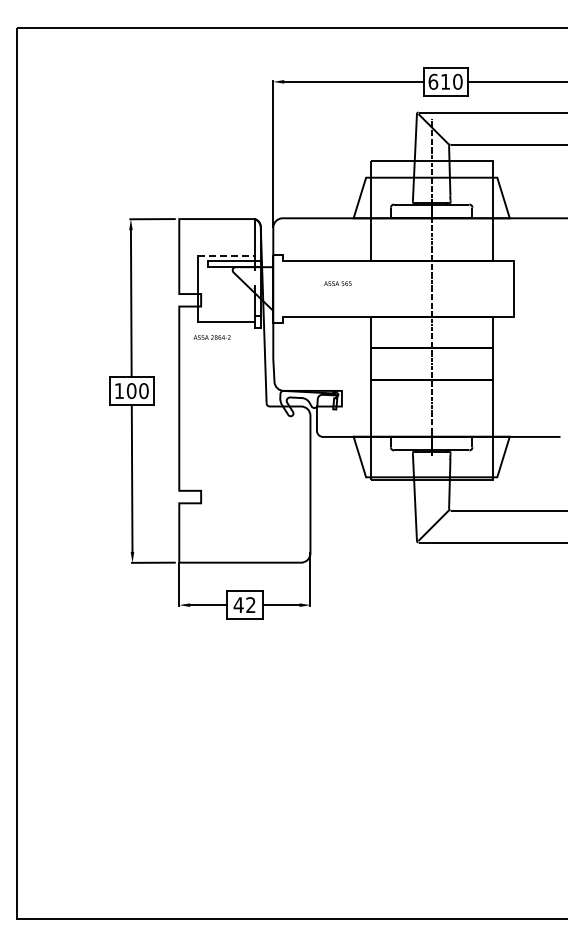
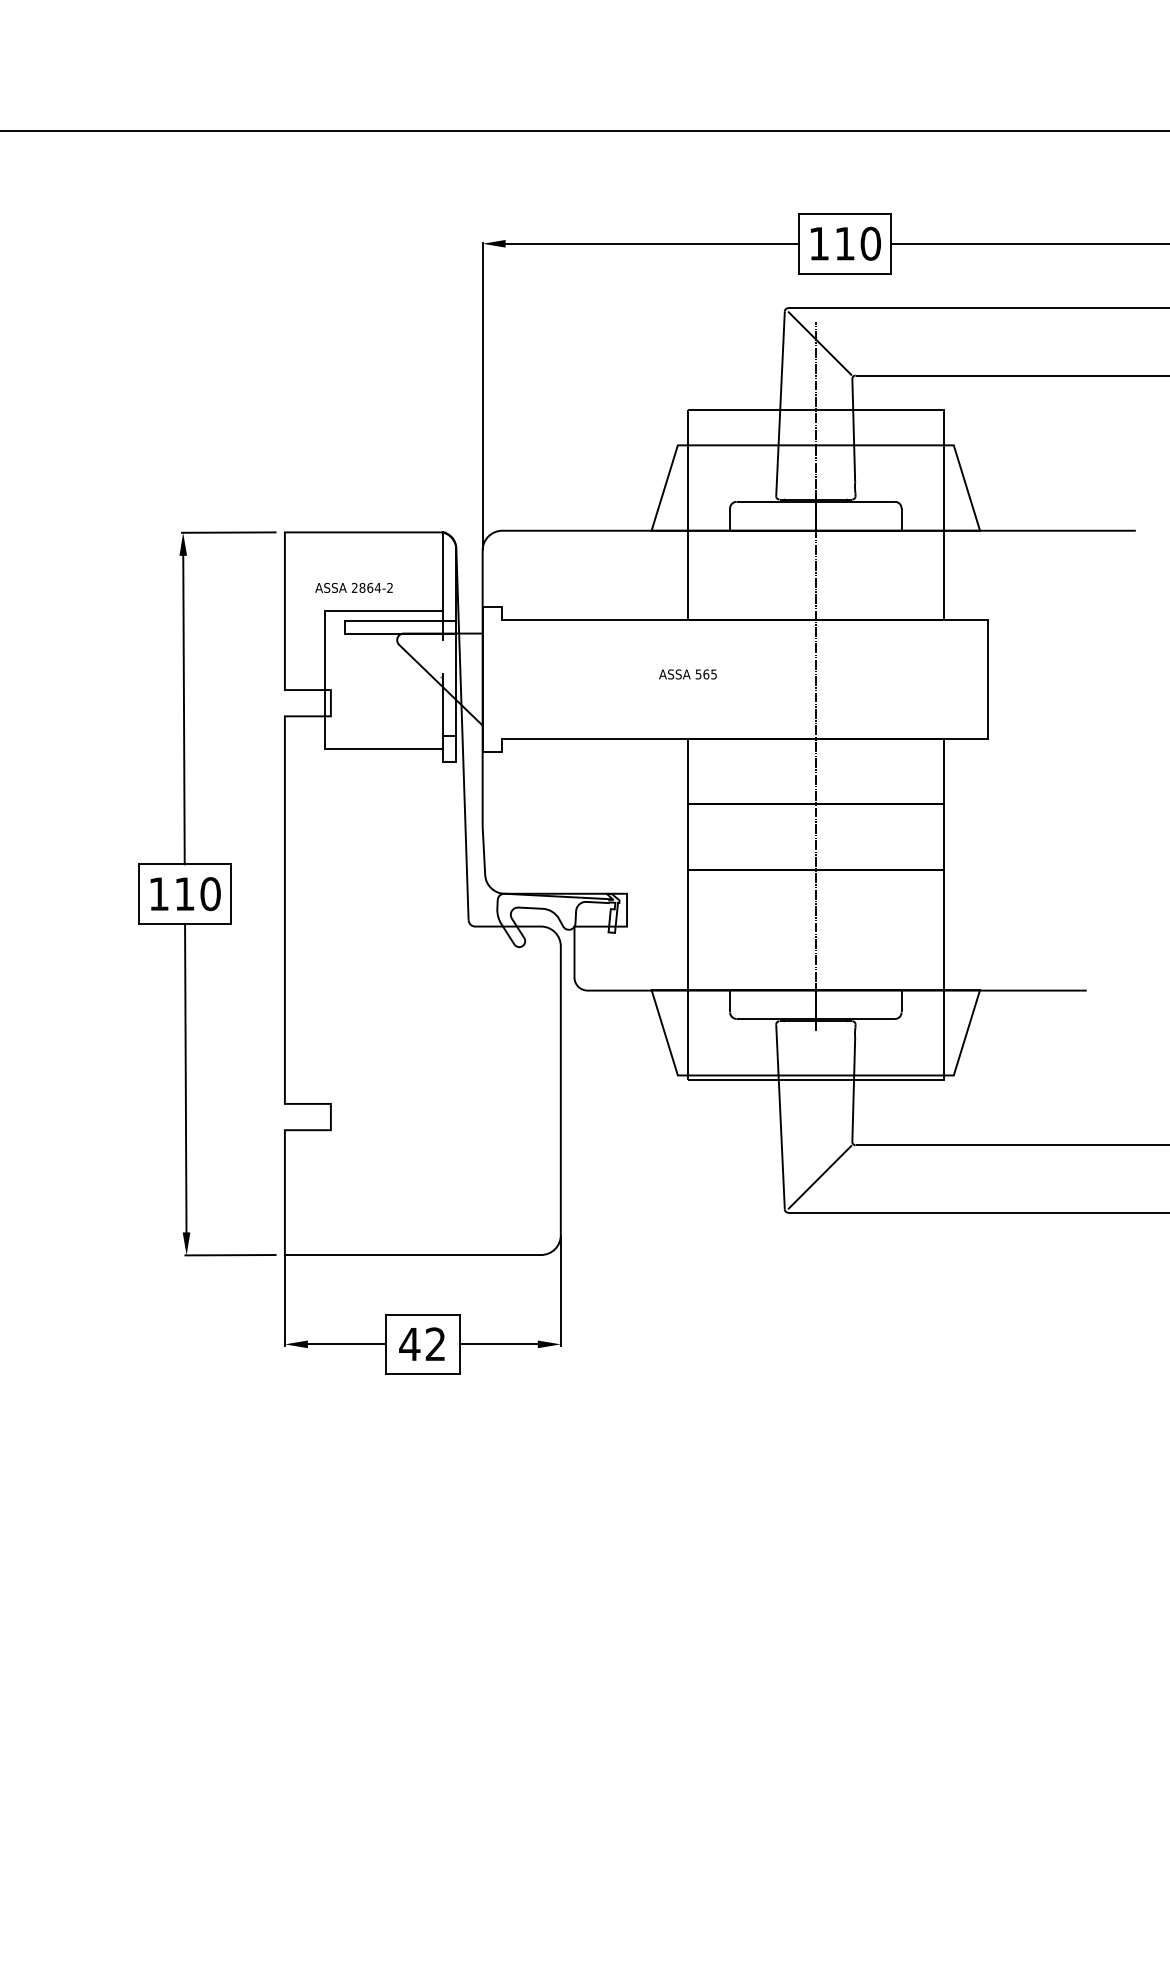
text: (433, 81) -> (819, 243), 610 -> 110
line: (226, 256) -> (384, 611), dashed -> solid
text: (337, 283) -> (687, 674), moved
text: (211, 337) -> (352, 587), moved
text: (131, 391) -> (184, 895), 100 -> 110

